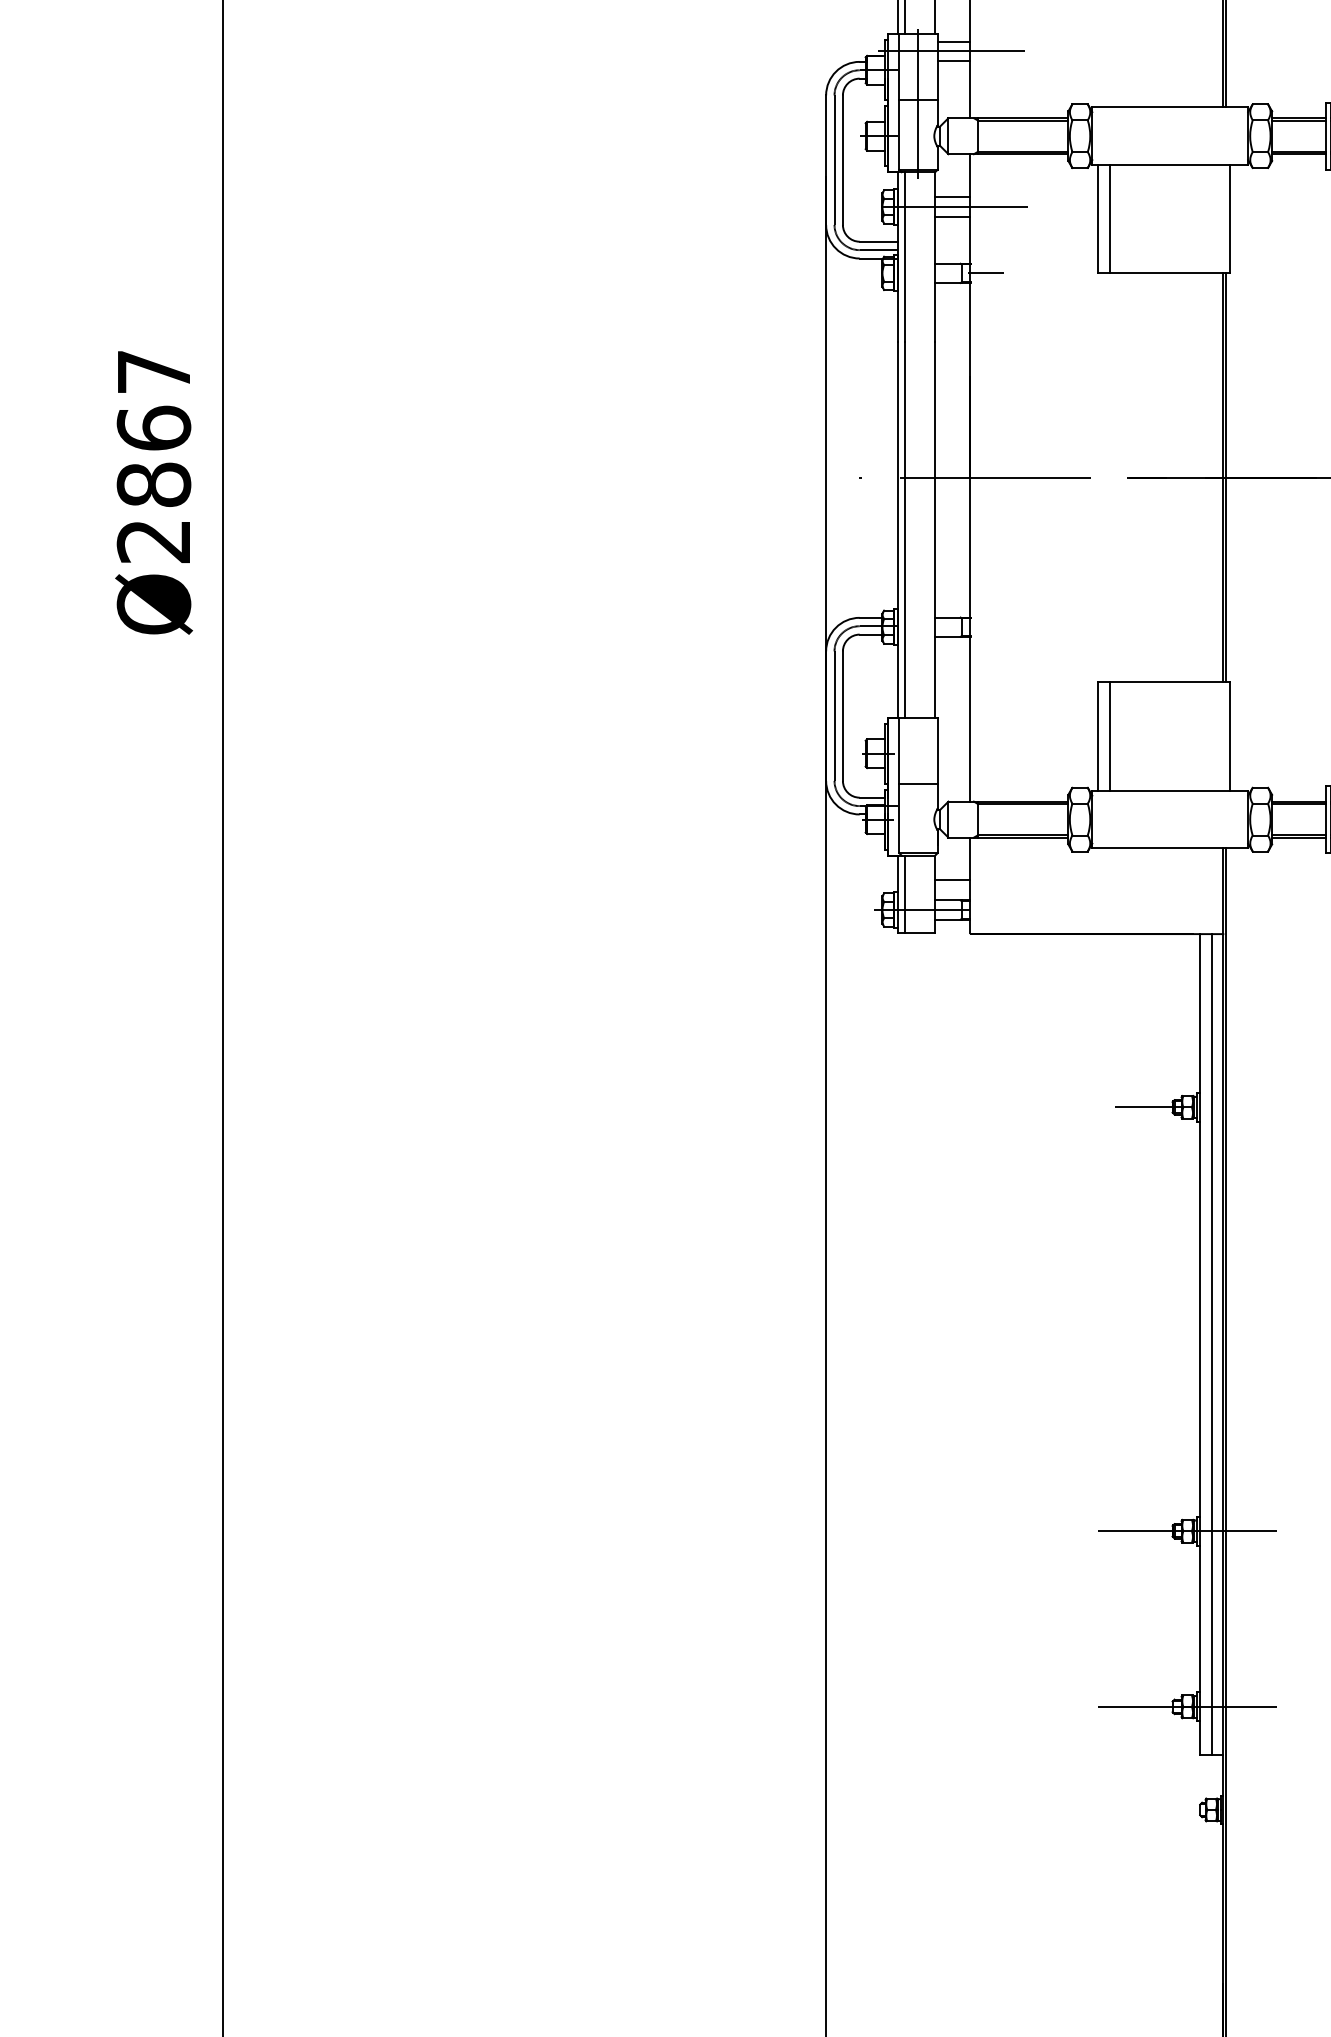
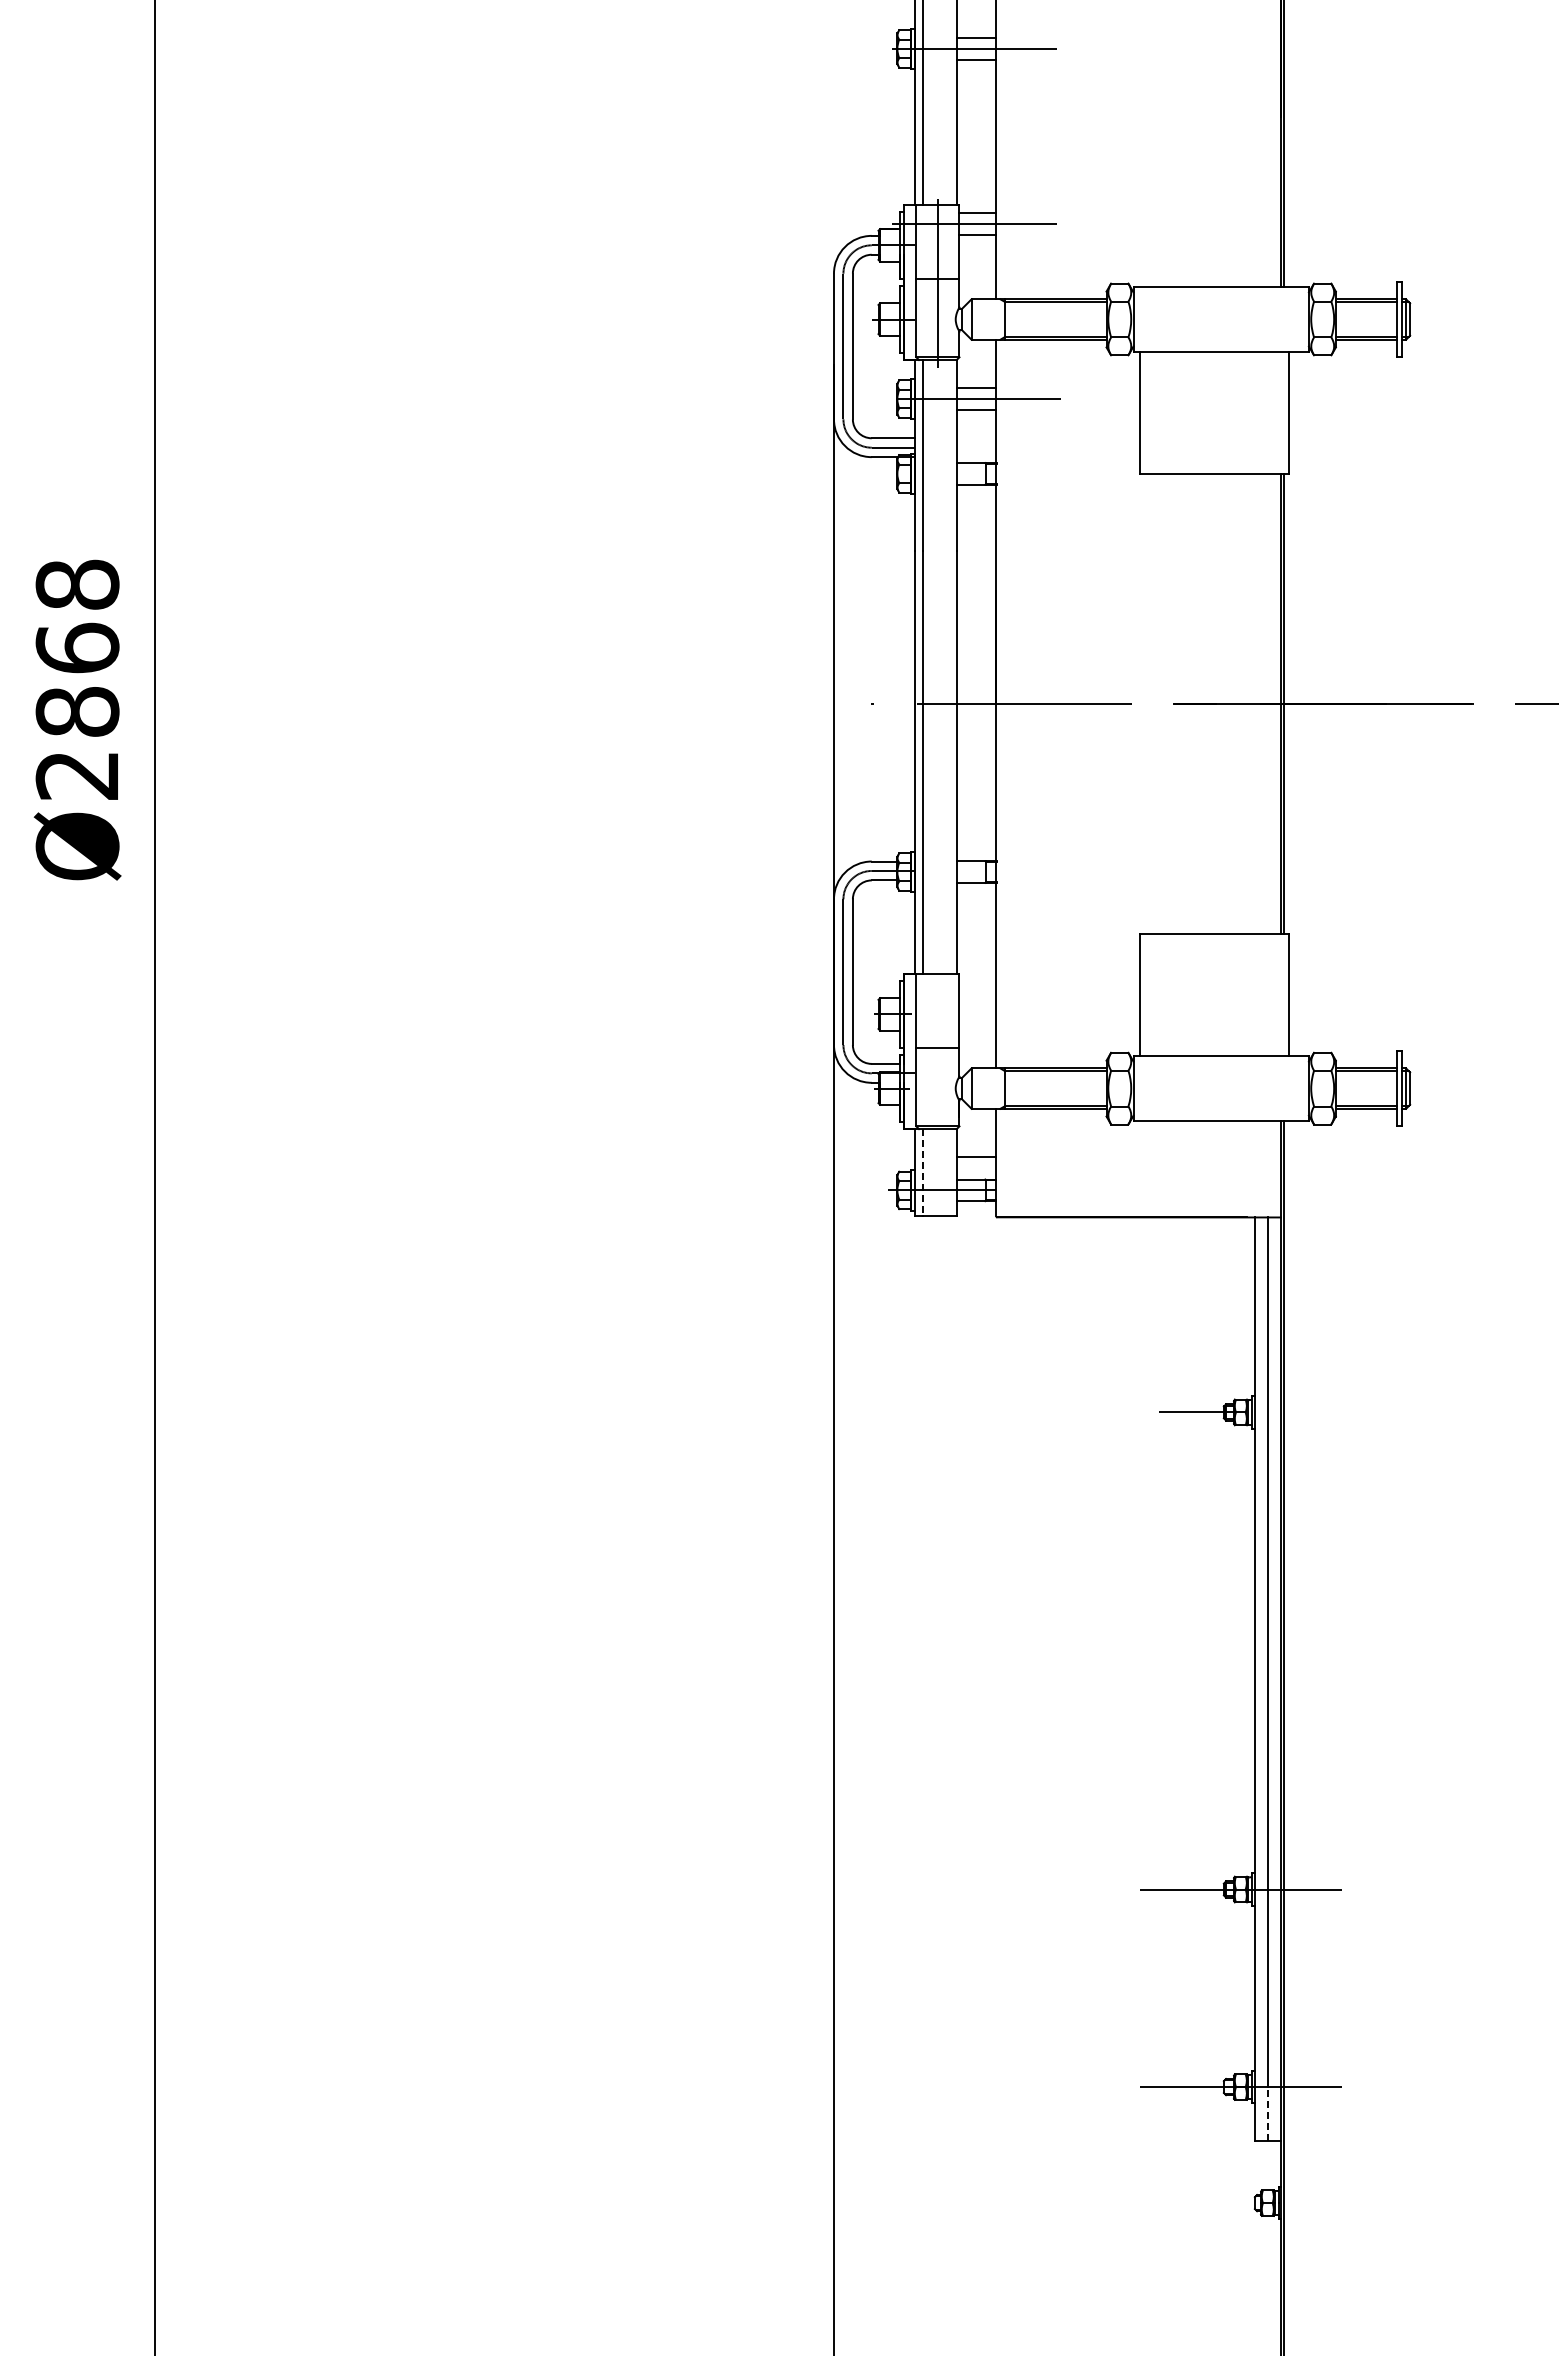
line: (1110, 218) -> (1153, 412), removed
line: (985, 273) -> (1013, 473), removed
text: (153, 371) -> (77, 584), Ø2867 -> Ø2868
line: (1110, 736) -> (1153, 995), removed
line: (905, 895) -> (923, 1173), solid -> dashed
line: (1212, 1731) -> (1268, 2114), solid -> dashed

